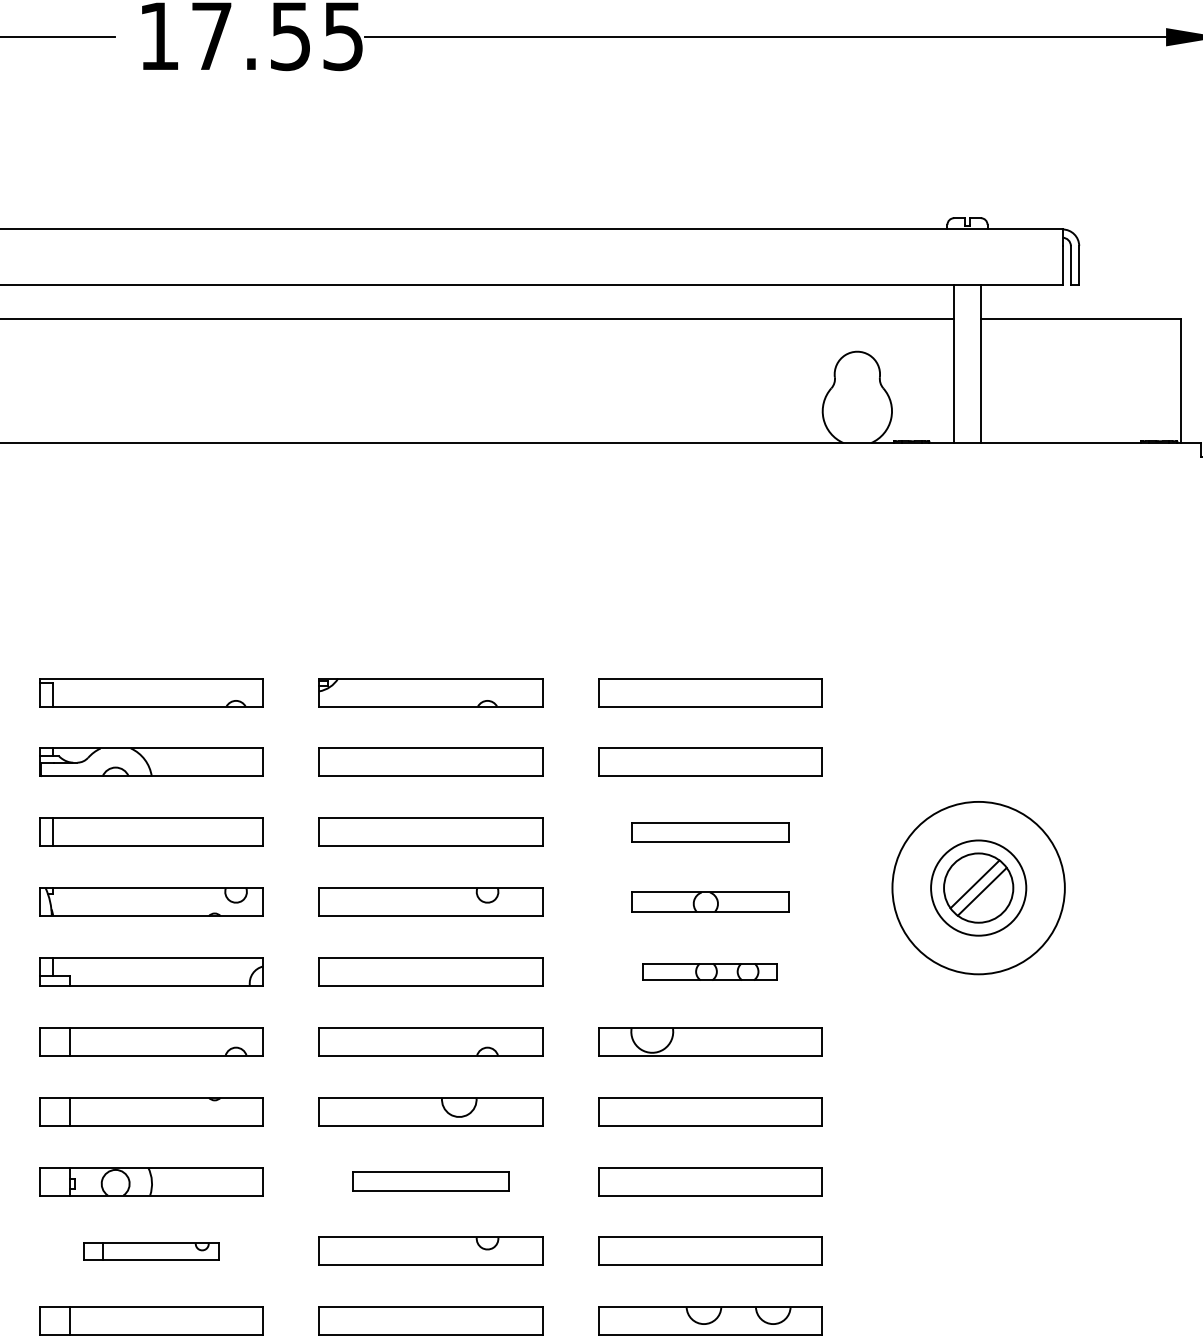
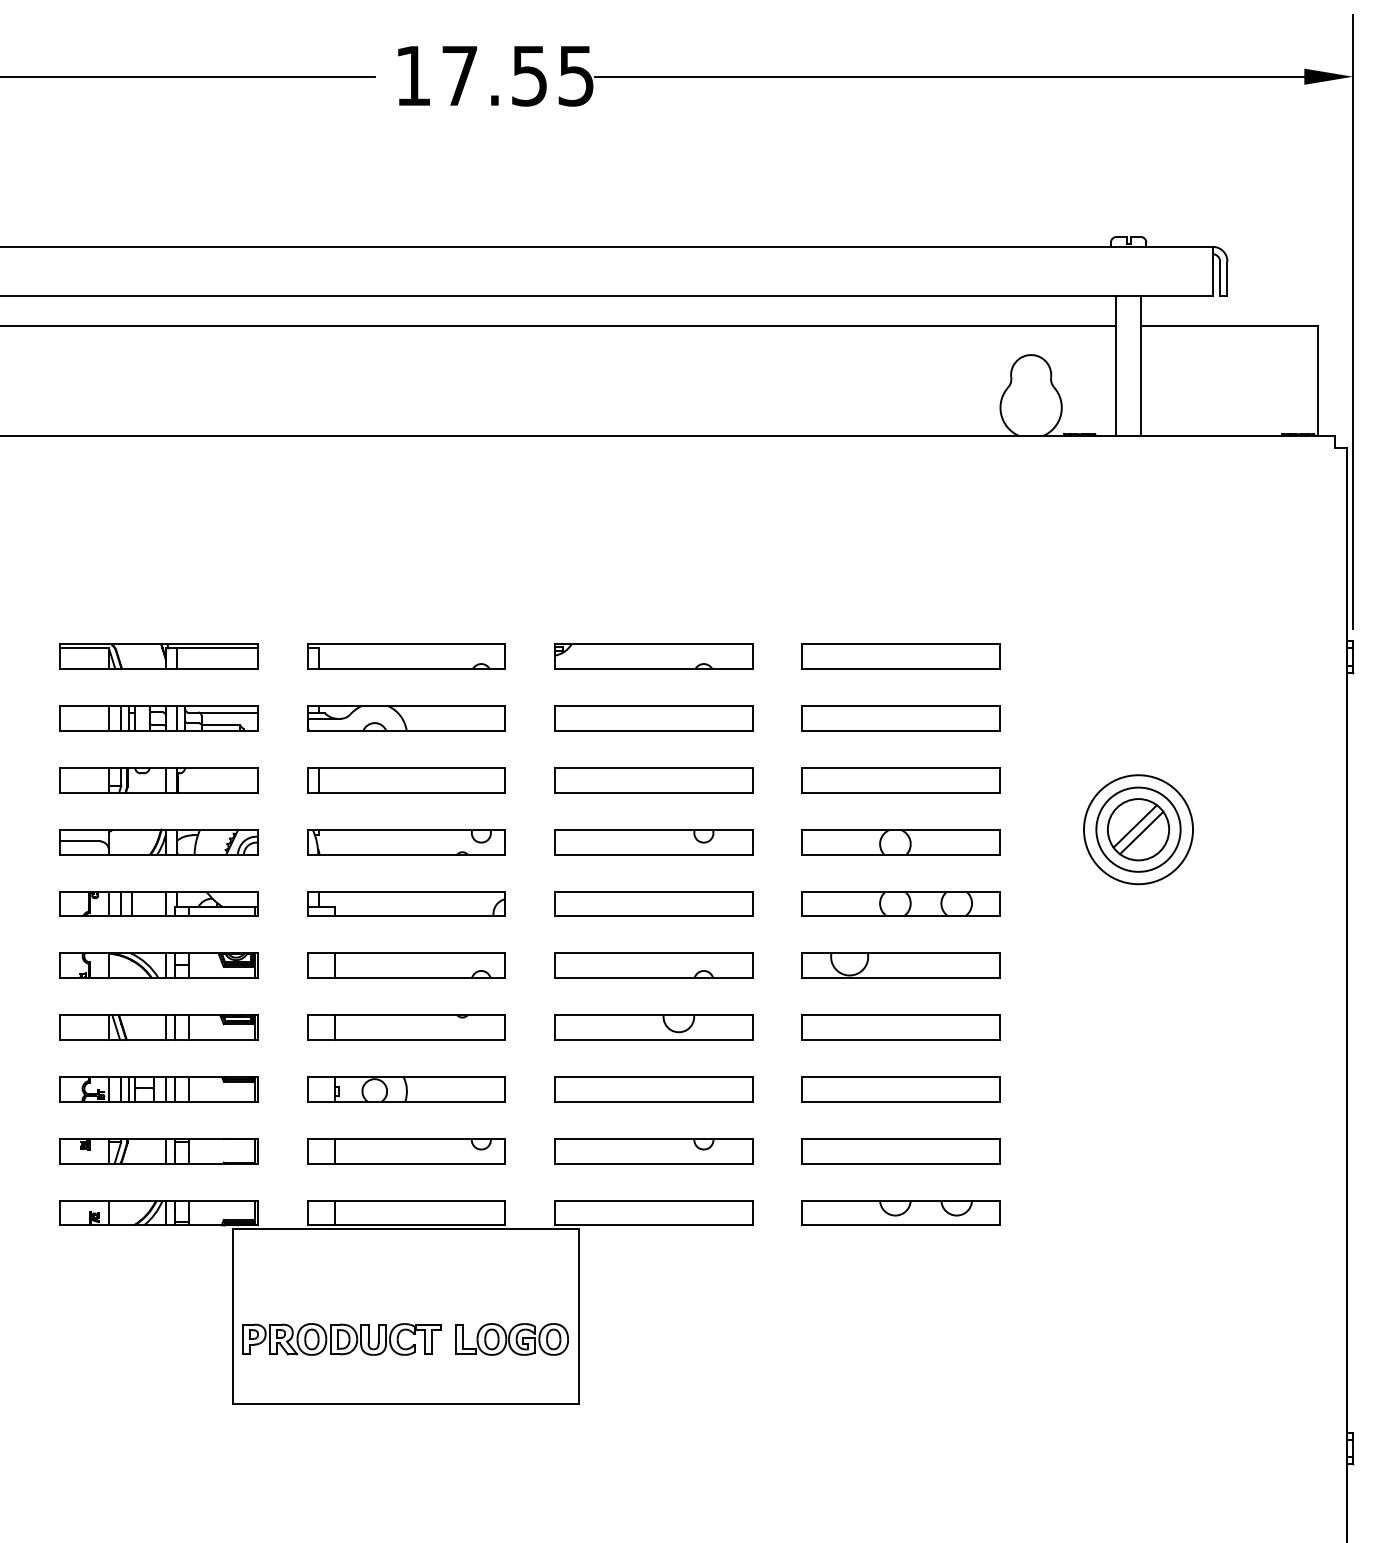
part: (709, 832) -> (900, 780), size x1.43
circle: (978, 887) -> (1138, 829), size x0.71
part: (709, 902) -> (900, 842), size x1.43
part: (709, 971) -> (900, 903), size x1.67
part: (430, 1181) -> (653, 1089), size x1.43
part: (151, 1251) -> (406, 1151), size x1.67

